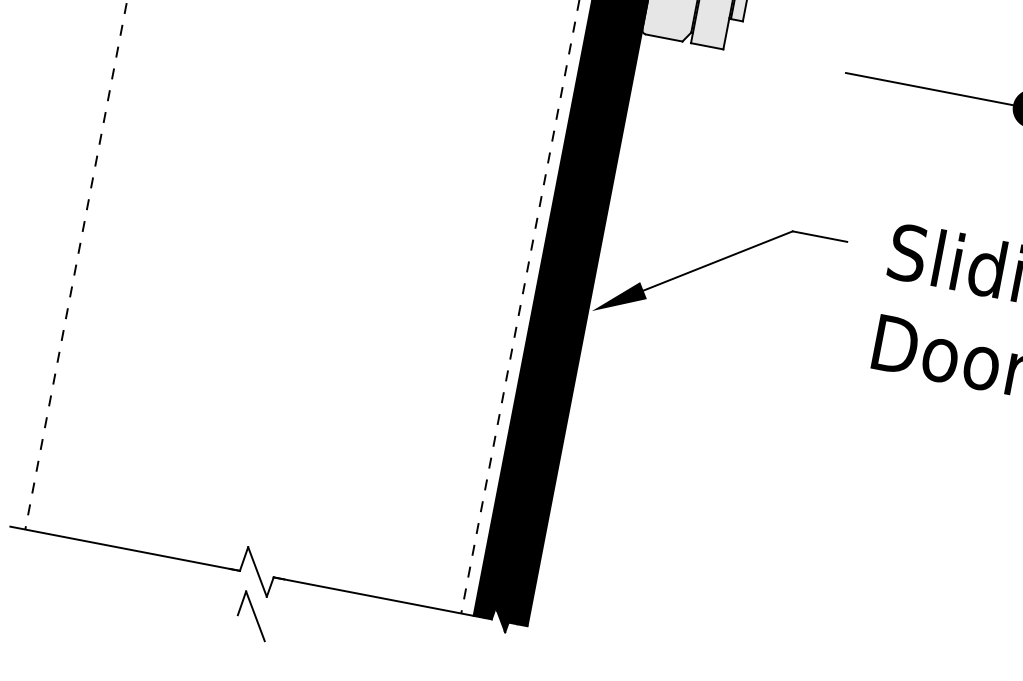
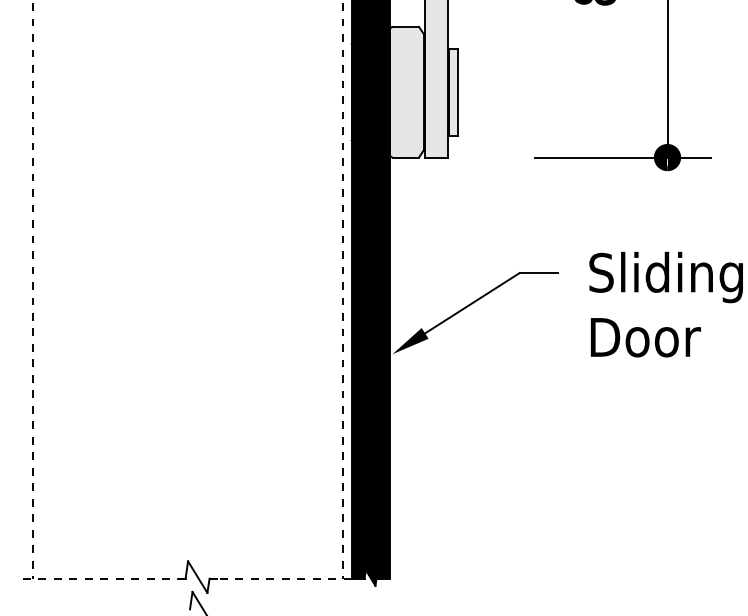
line: (125, 548) -> (104, 578), solid -> dashed
line: (373, 596) -> (280, 578), solid -> dashed

